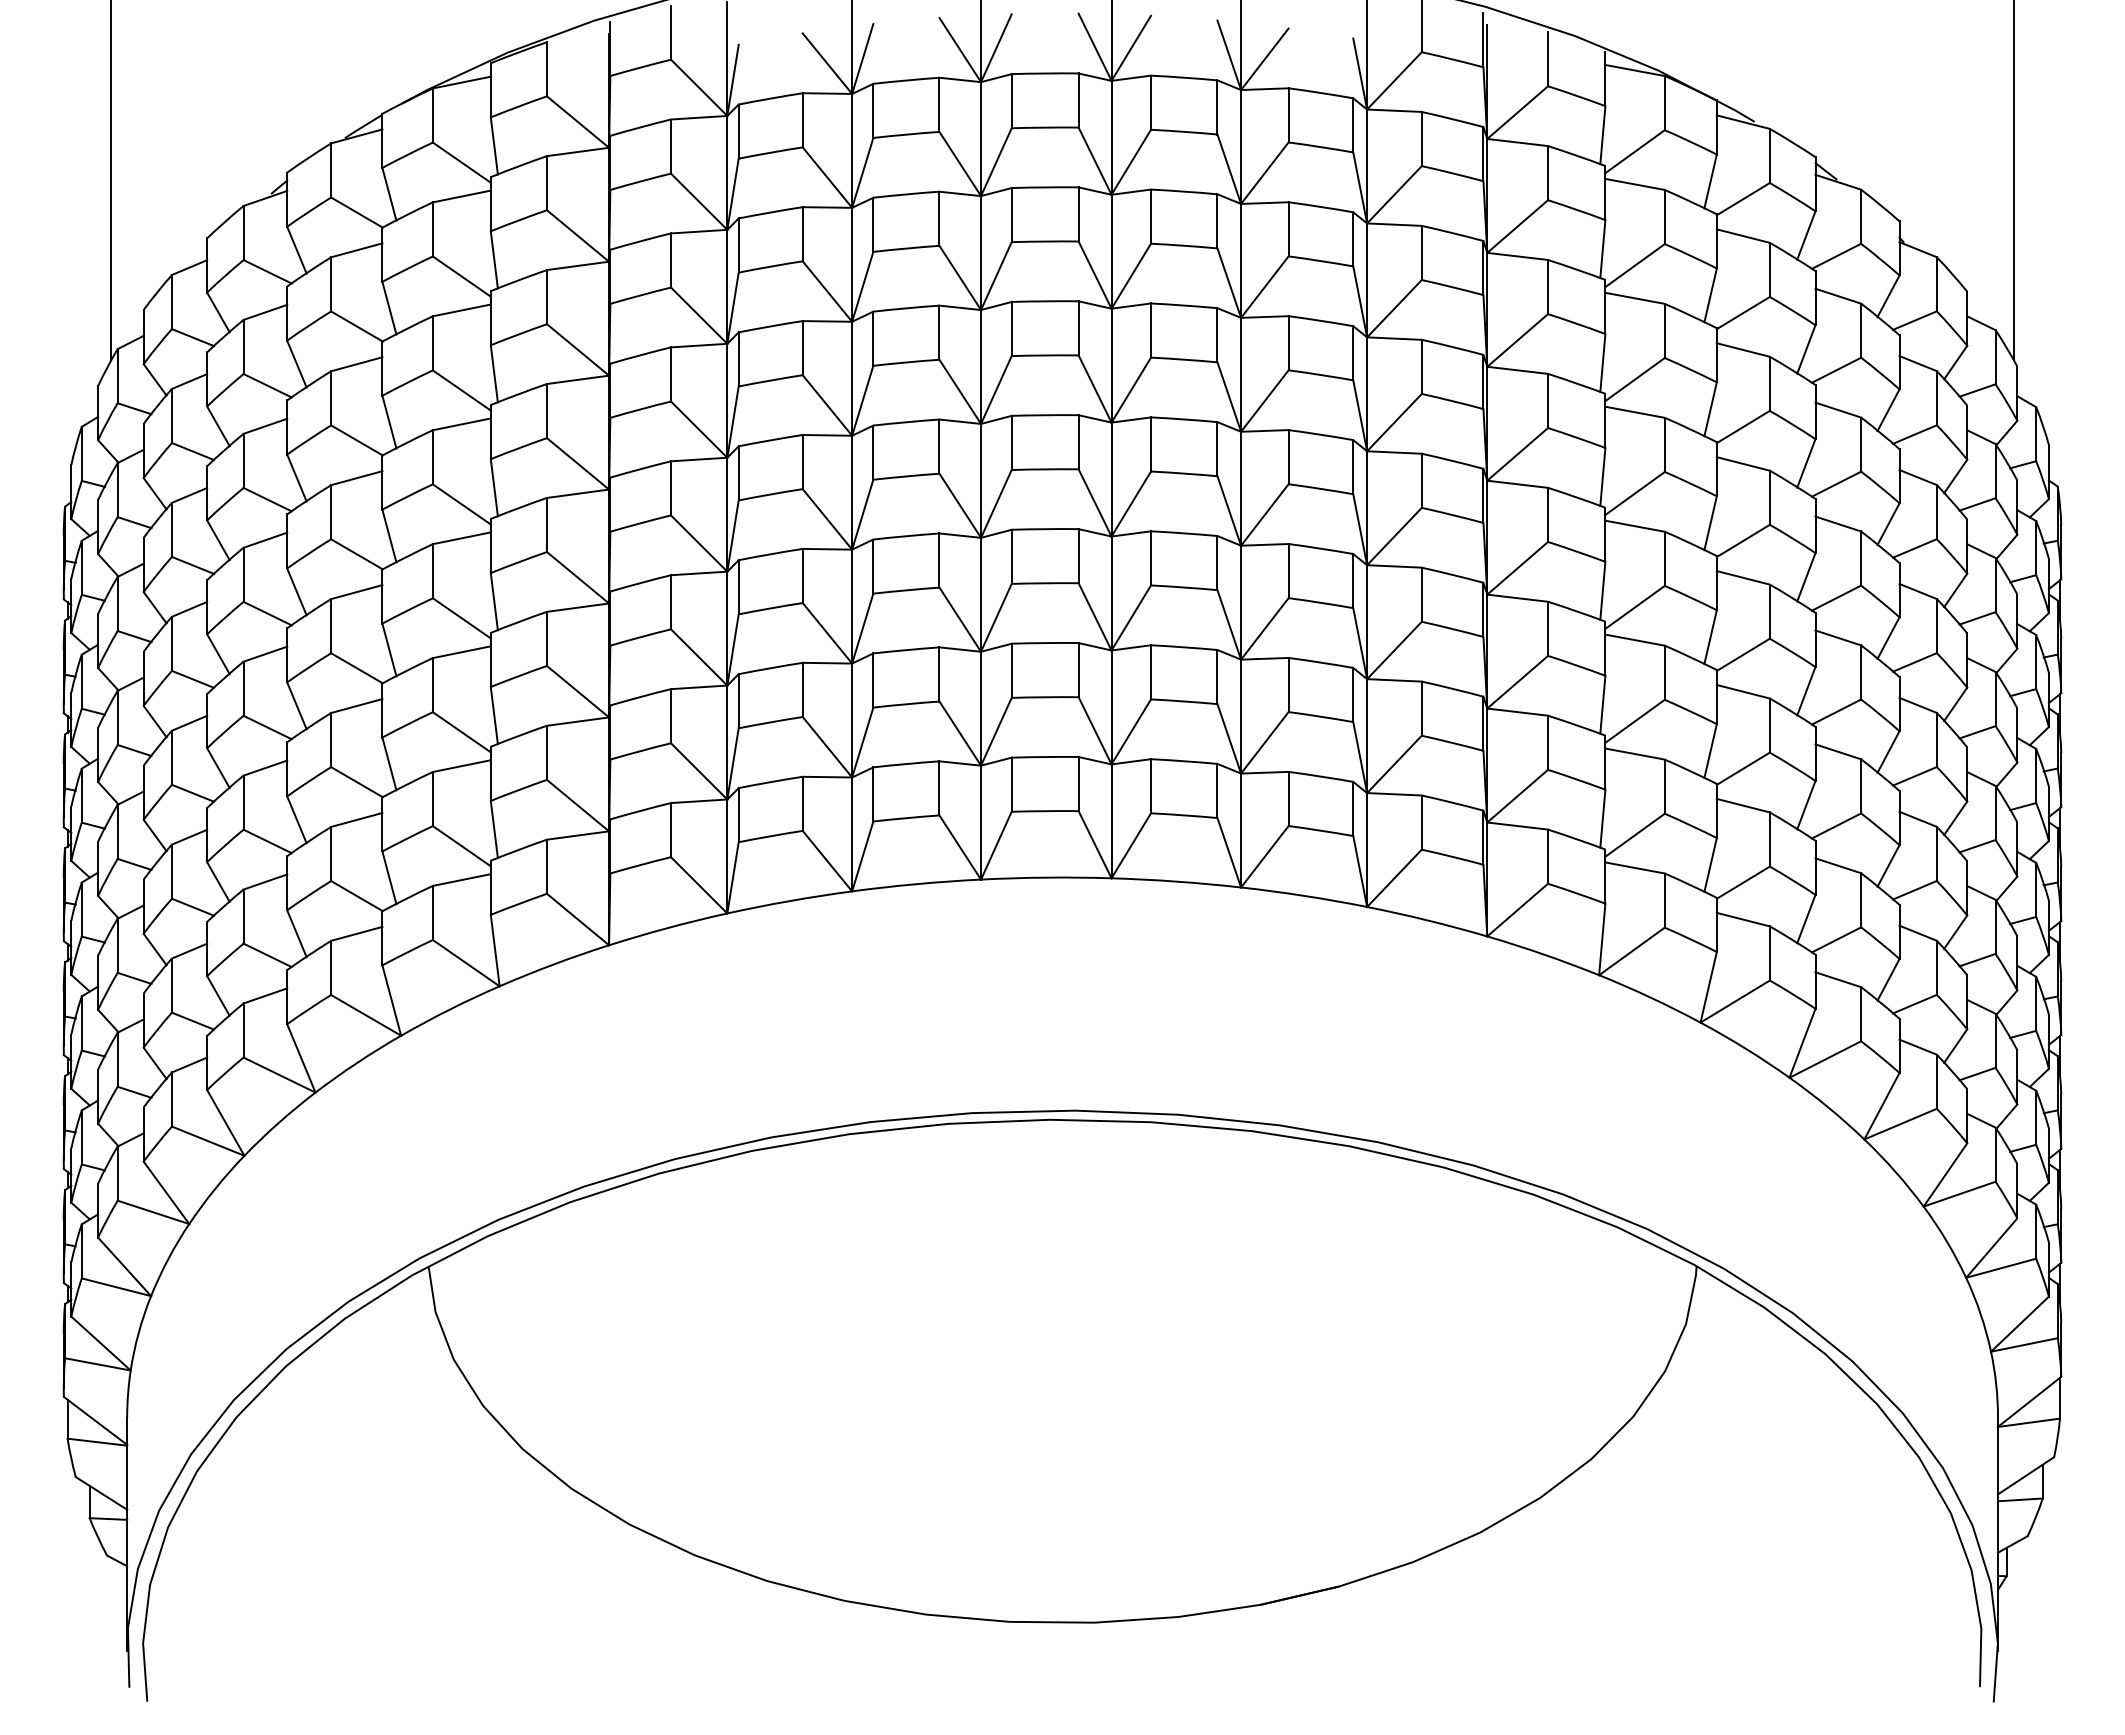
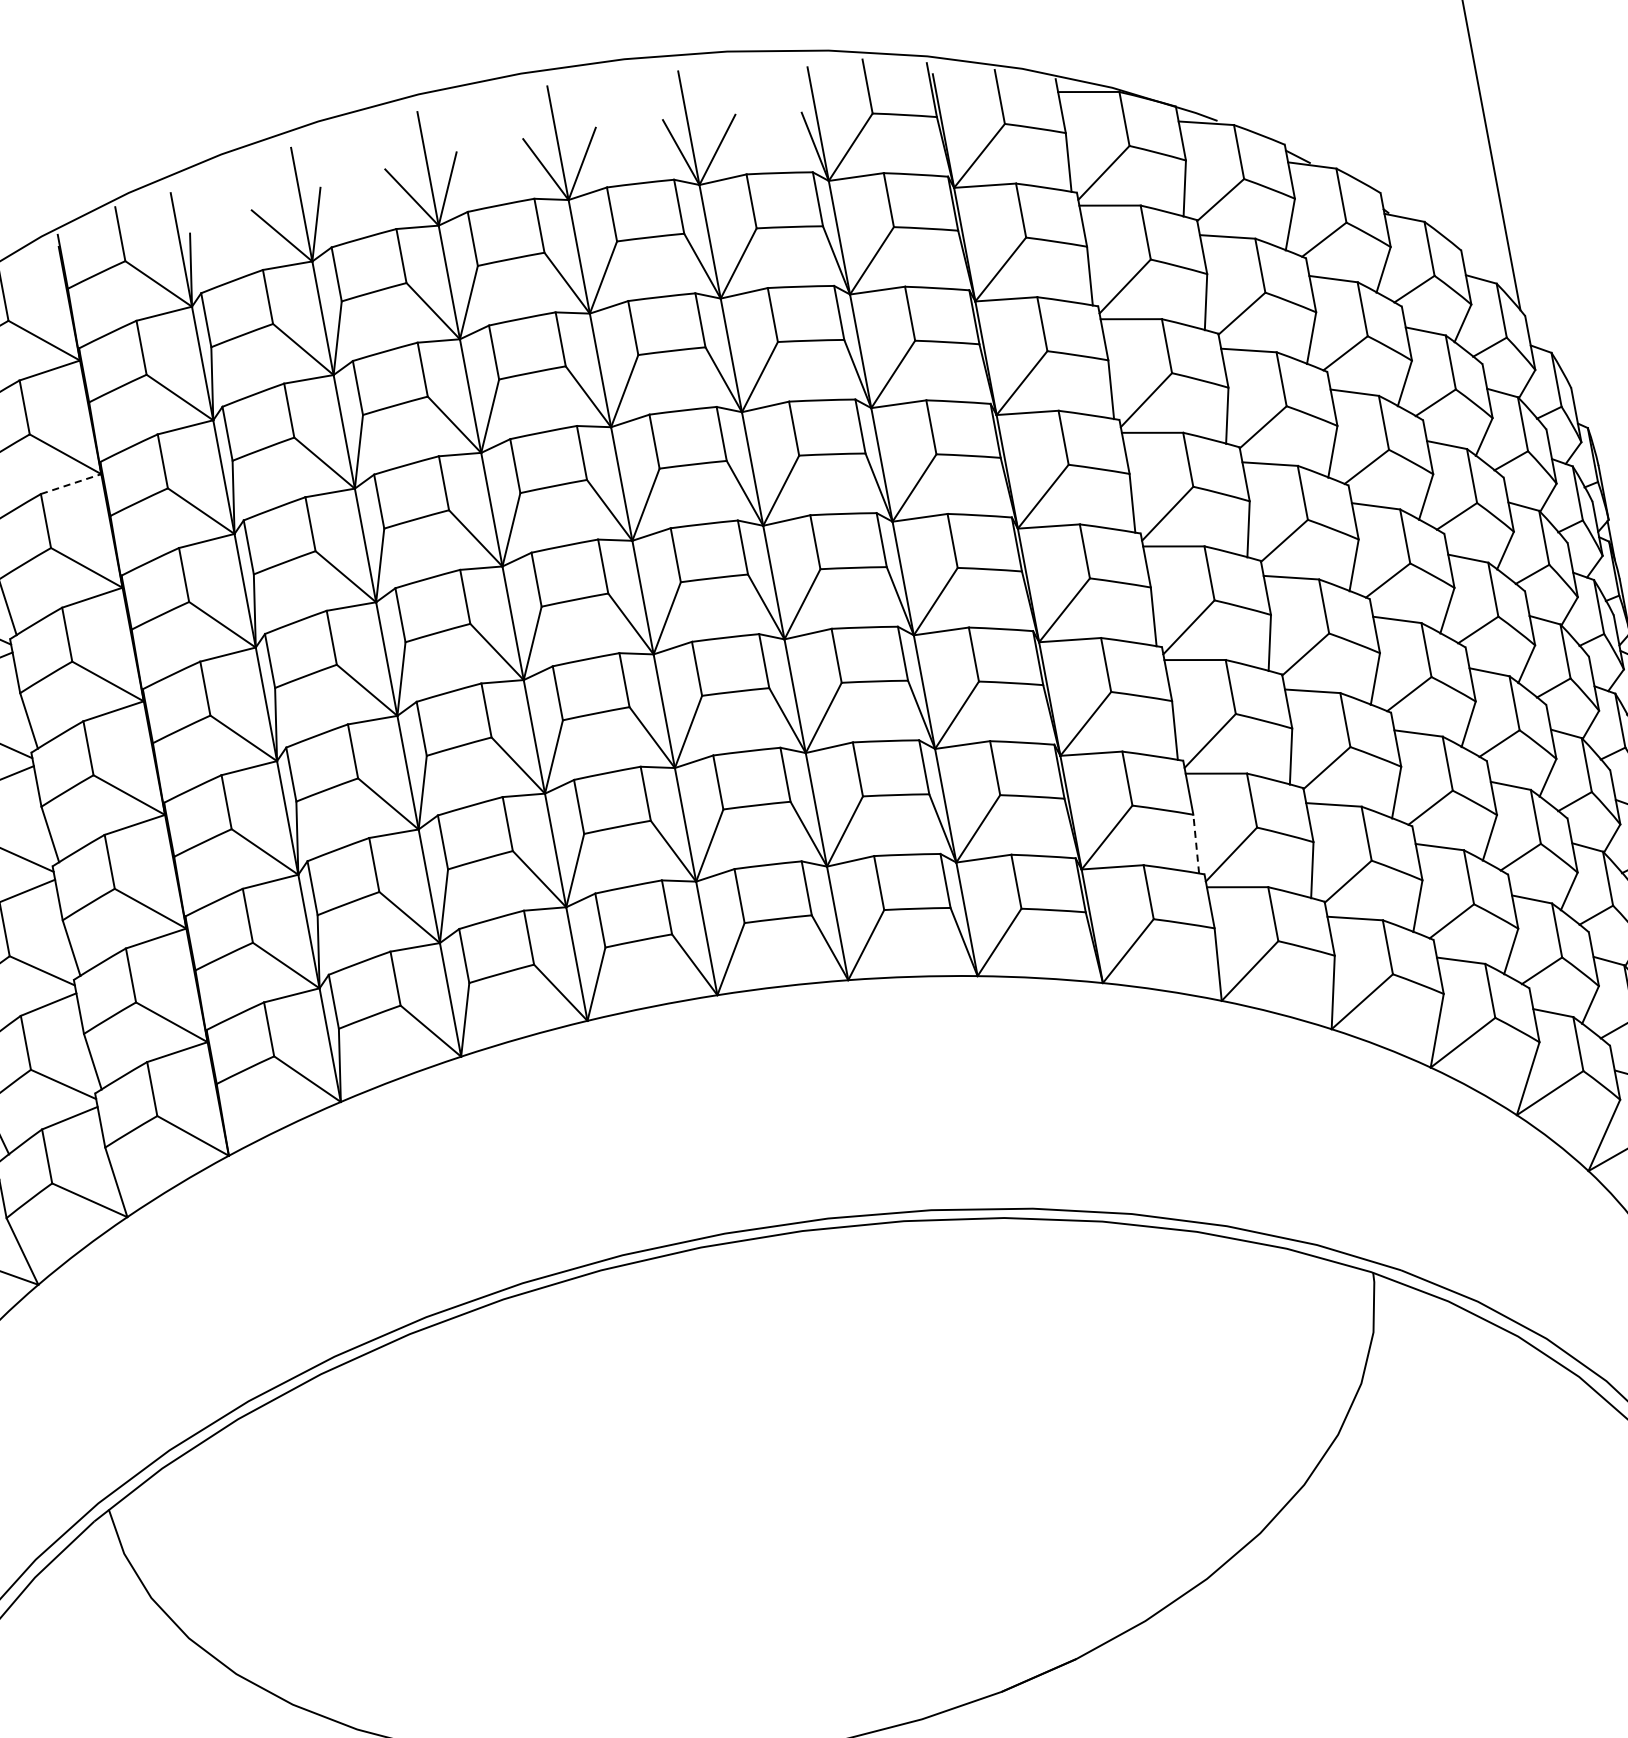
line: (578, 265) -> (71, 483), solid -> dashed
line: (1602, 818) -> (1195, 843), solid -> dashed

